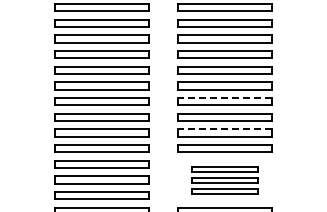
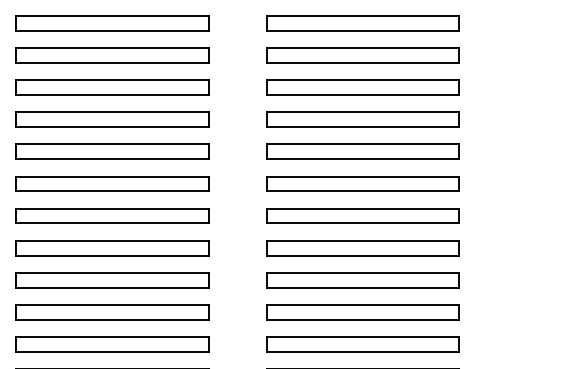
line: (224, 98) -> (362, 113), dashed -> solid
line: (224, 129) -> (362, 176), dashed -> solid
part: (224, 179) -> (362, 279), size x1.43

